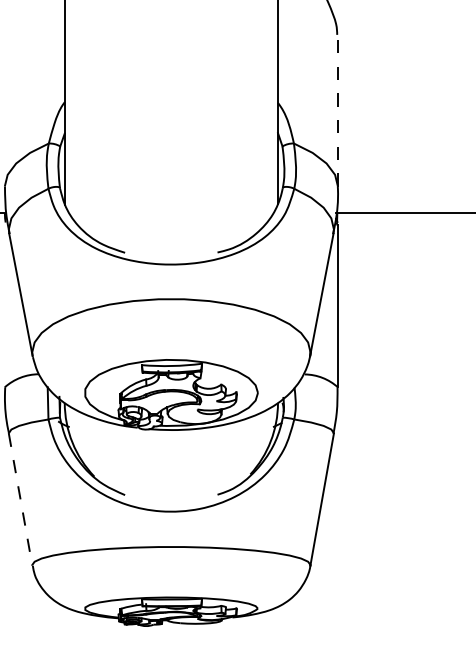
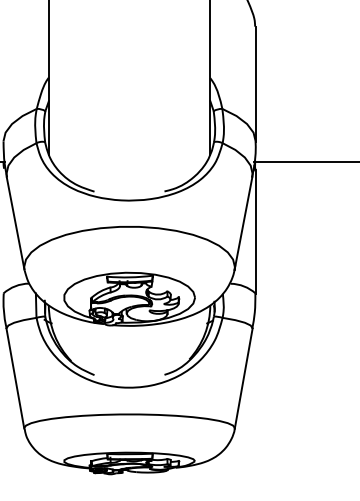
line: (337, 110) -> (255, 83), dashed -> solid
line: (20, 499) -> (15, 378), dashed -> solid

